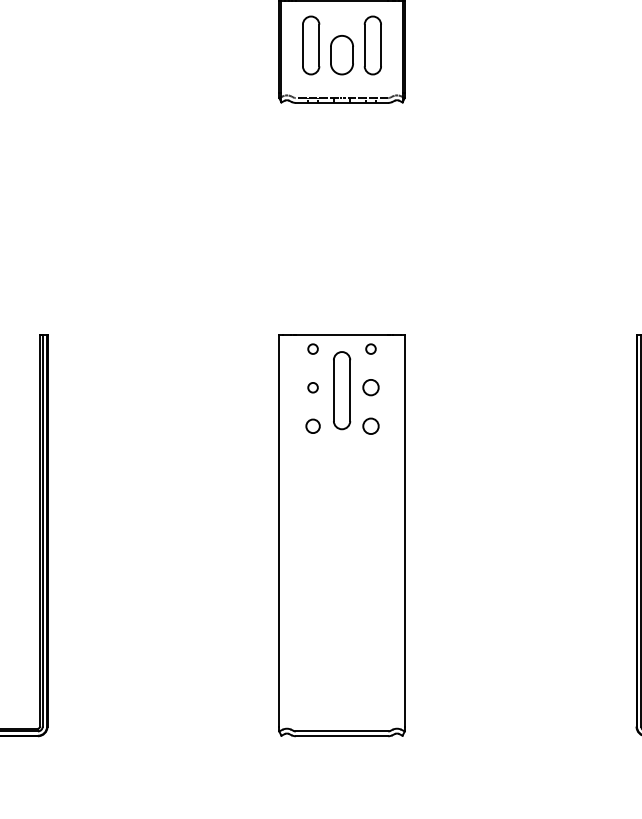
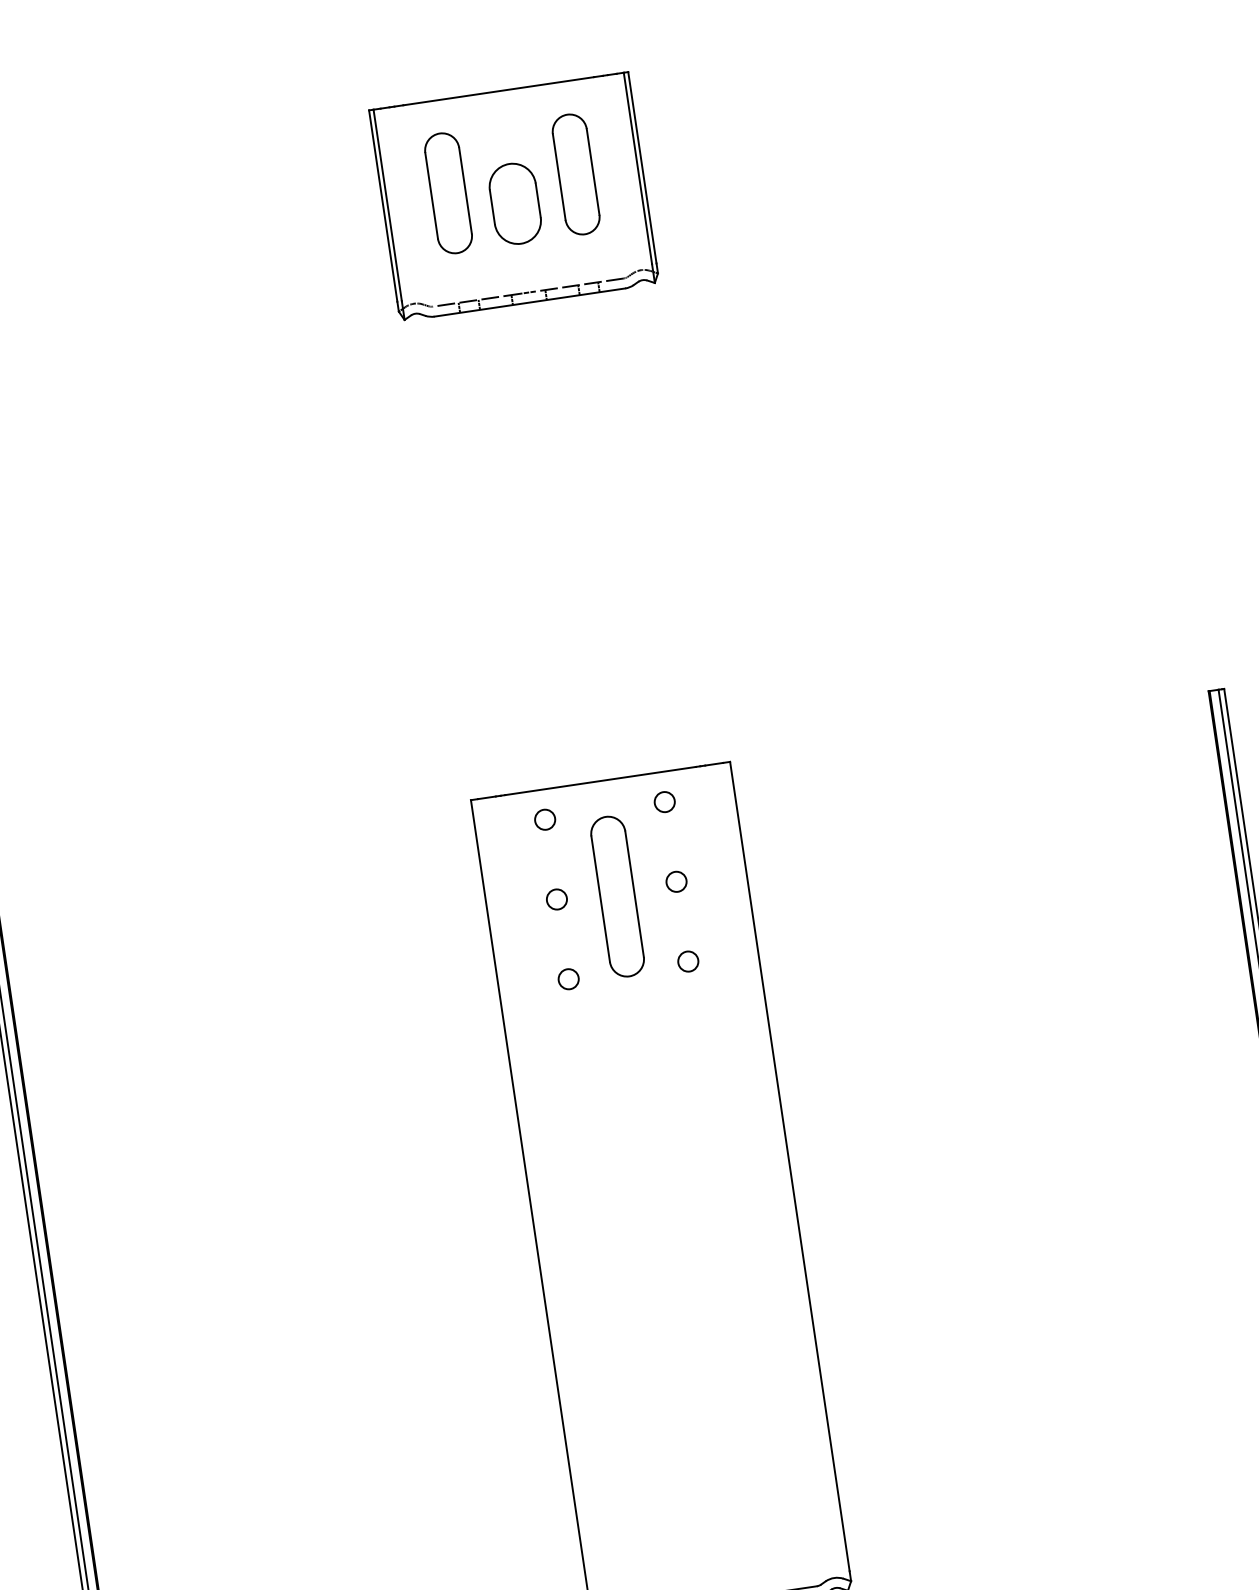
circle: (370, 387) -> (675, 881), size x0.62
circle: (312, 426) -> (567, 979), size x0.71
circle: (370, 426) -> (687, 961), size x0.62

